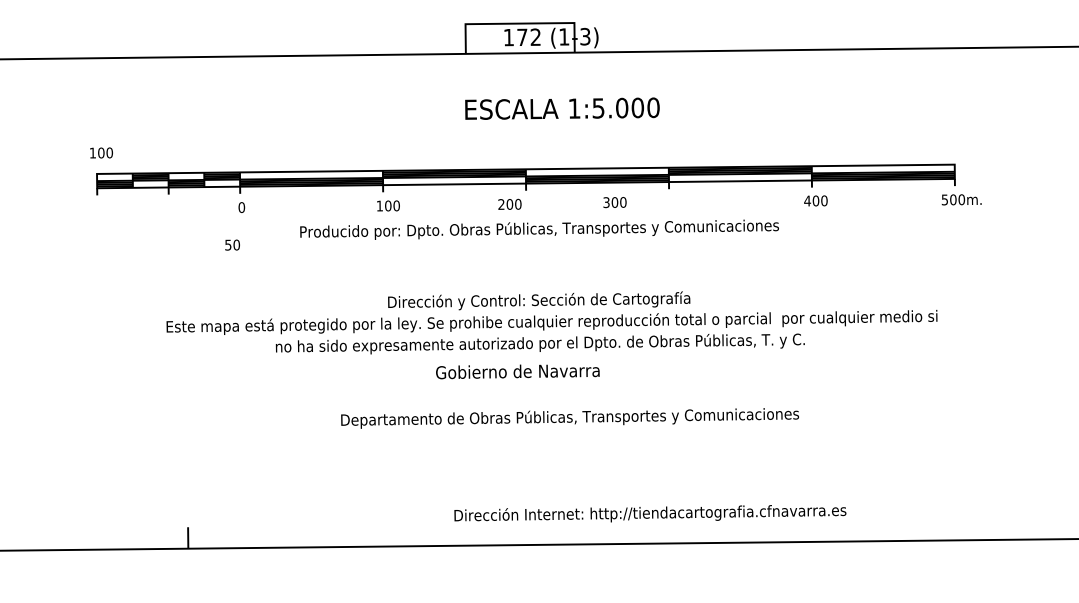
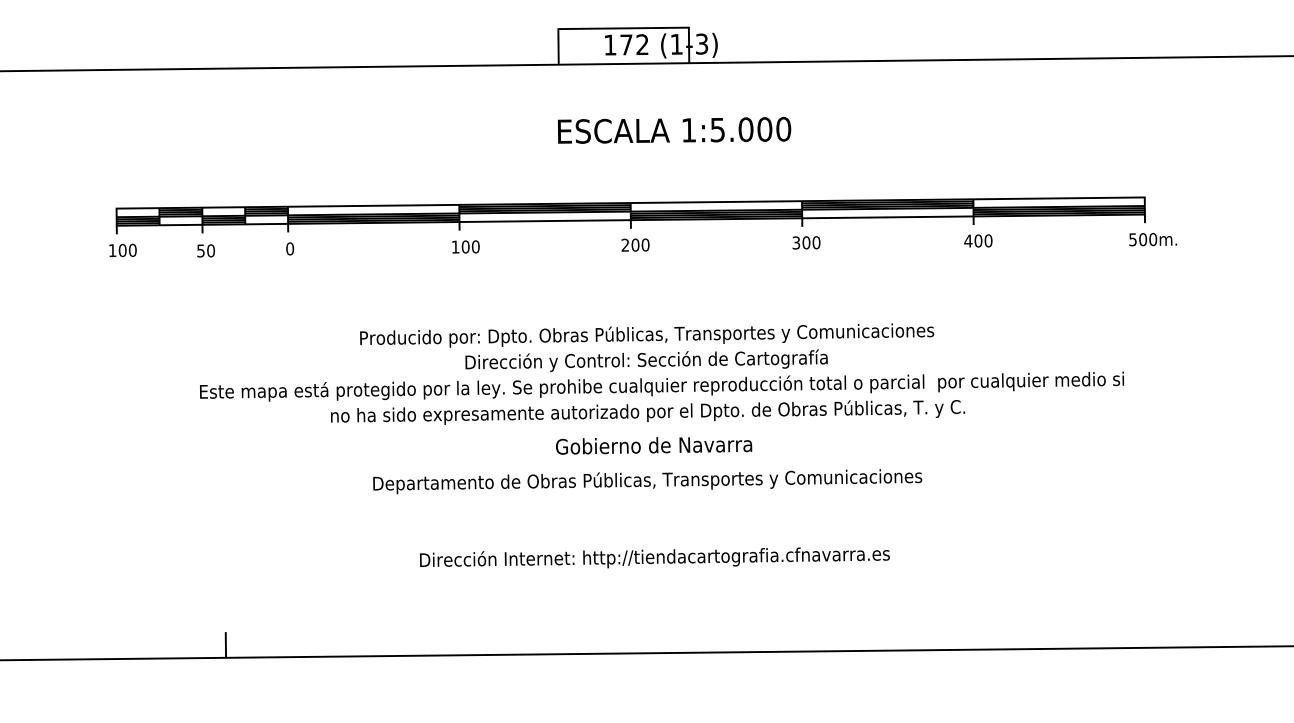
text: (101, 153) -> (122, 250), moved
text: (614, 202) -> (806, 242), moved
text: (509, 203) -> (635, 244), moved
text: (539, 229) -> (647, 335), moved
text: (232, 244) -> (205, 250), moved
text: (518, 371) -> (654, 445), moved
text: (569, 418) -> (647, 481), moved
text: (650, 513) -> (654, 557), moved

